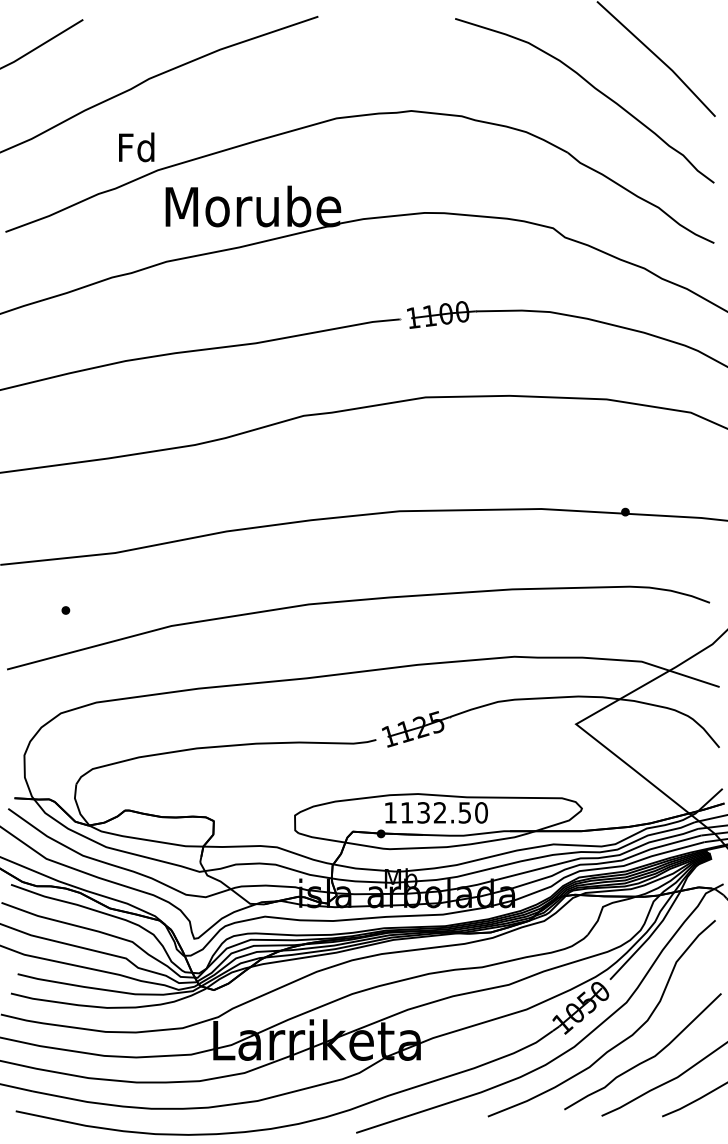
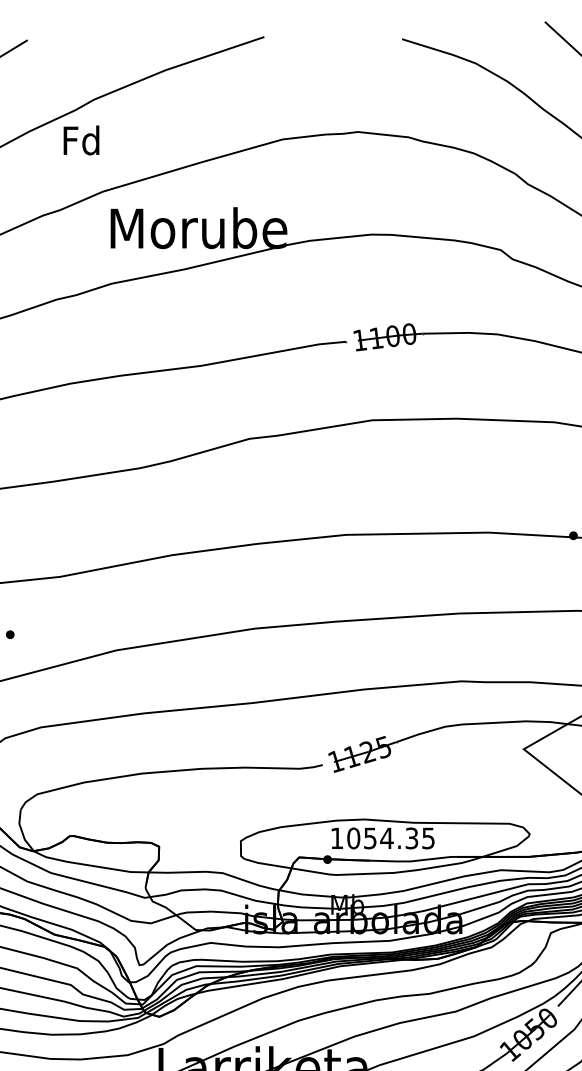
text: (136, 147) -> (81, 140), moved
text: (443, 812) -> (390, 838), 1132.50 -> 1054.35

